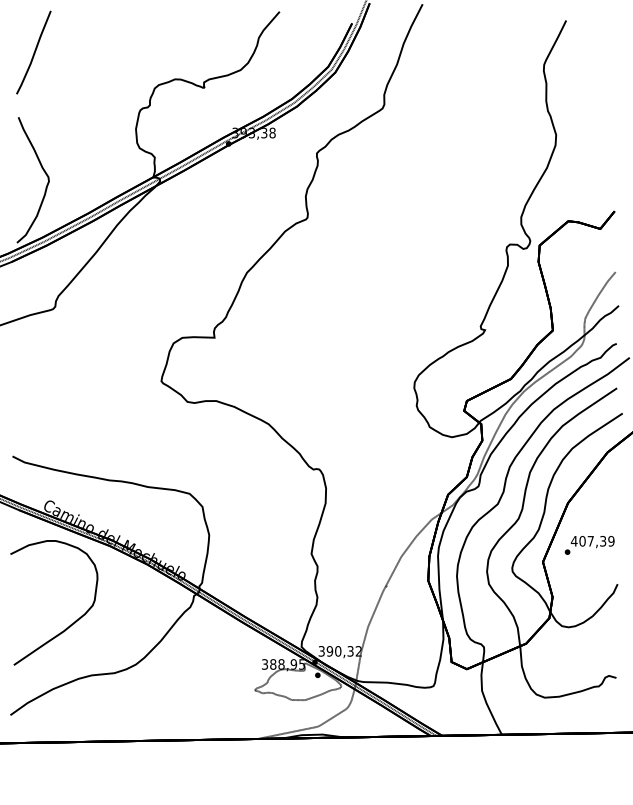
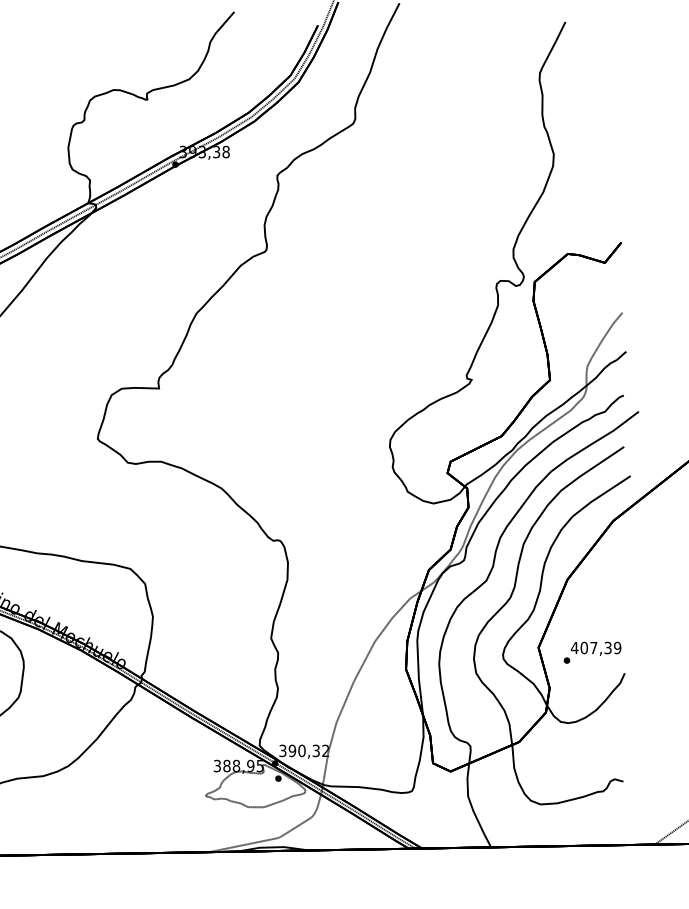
text: (589, 545) -> (592, 652), moved

